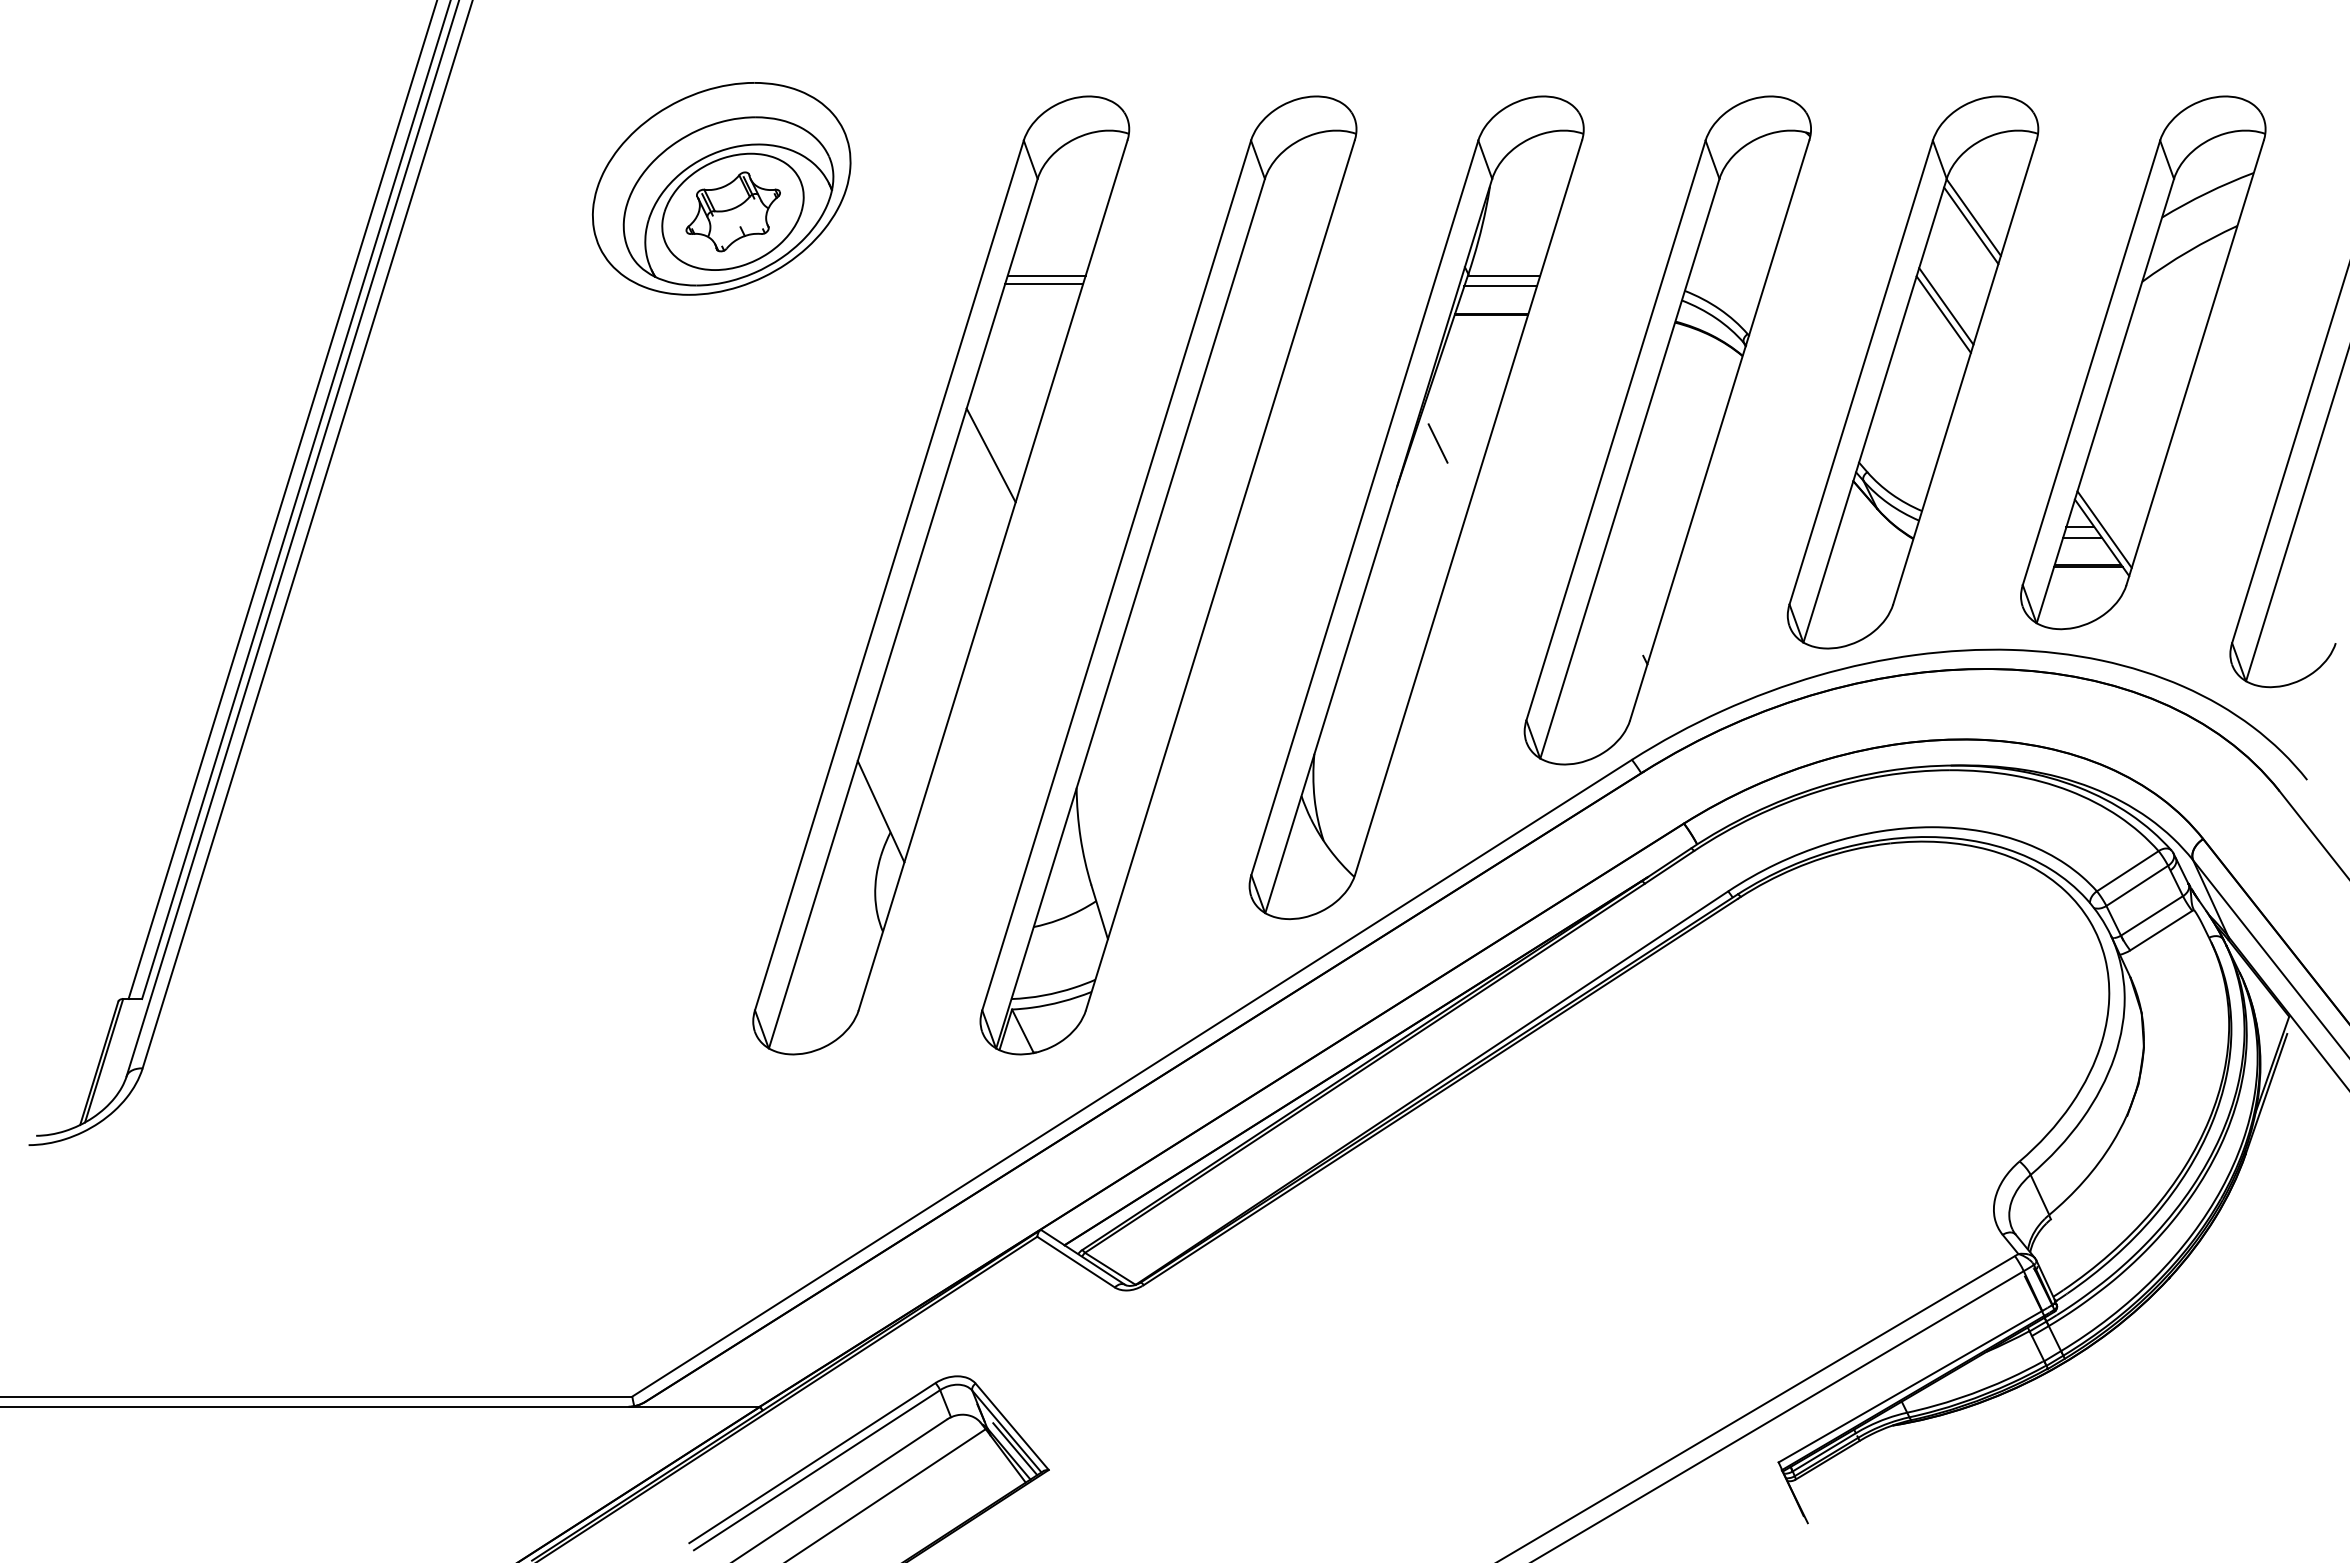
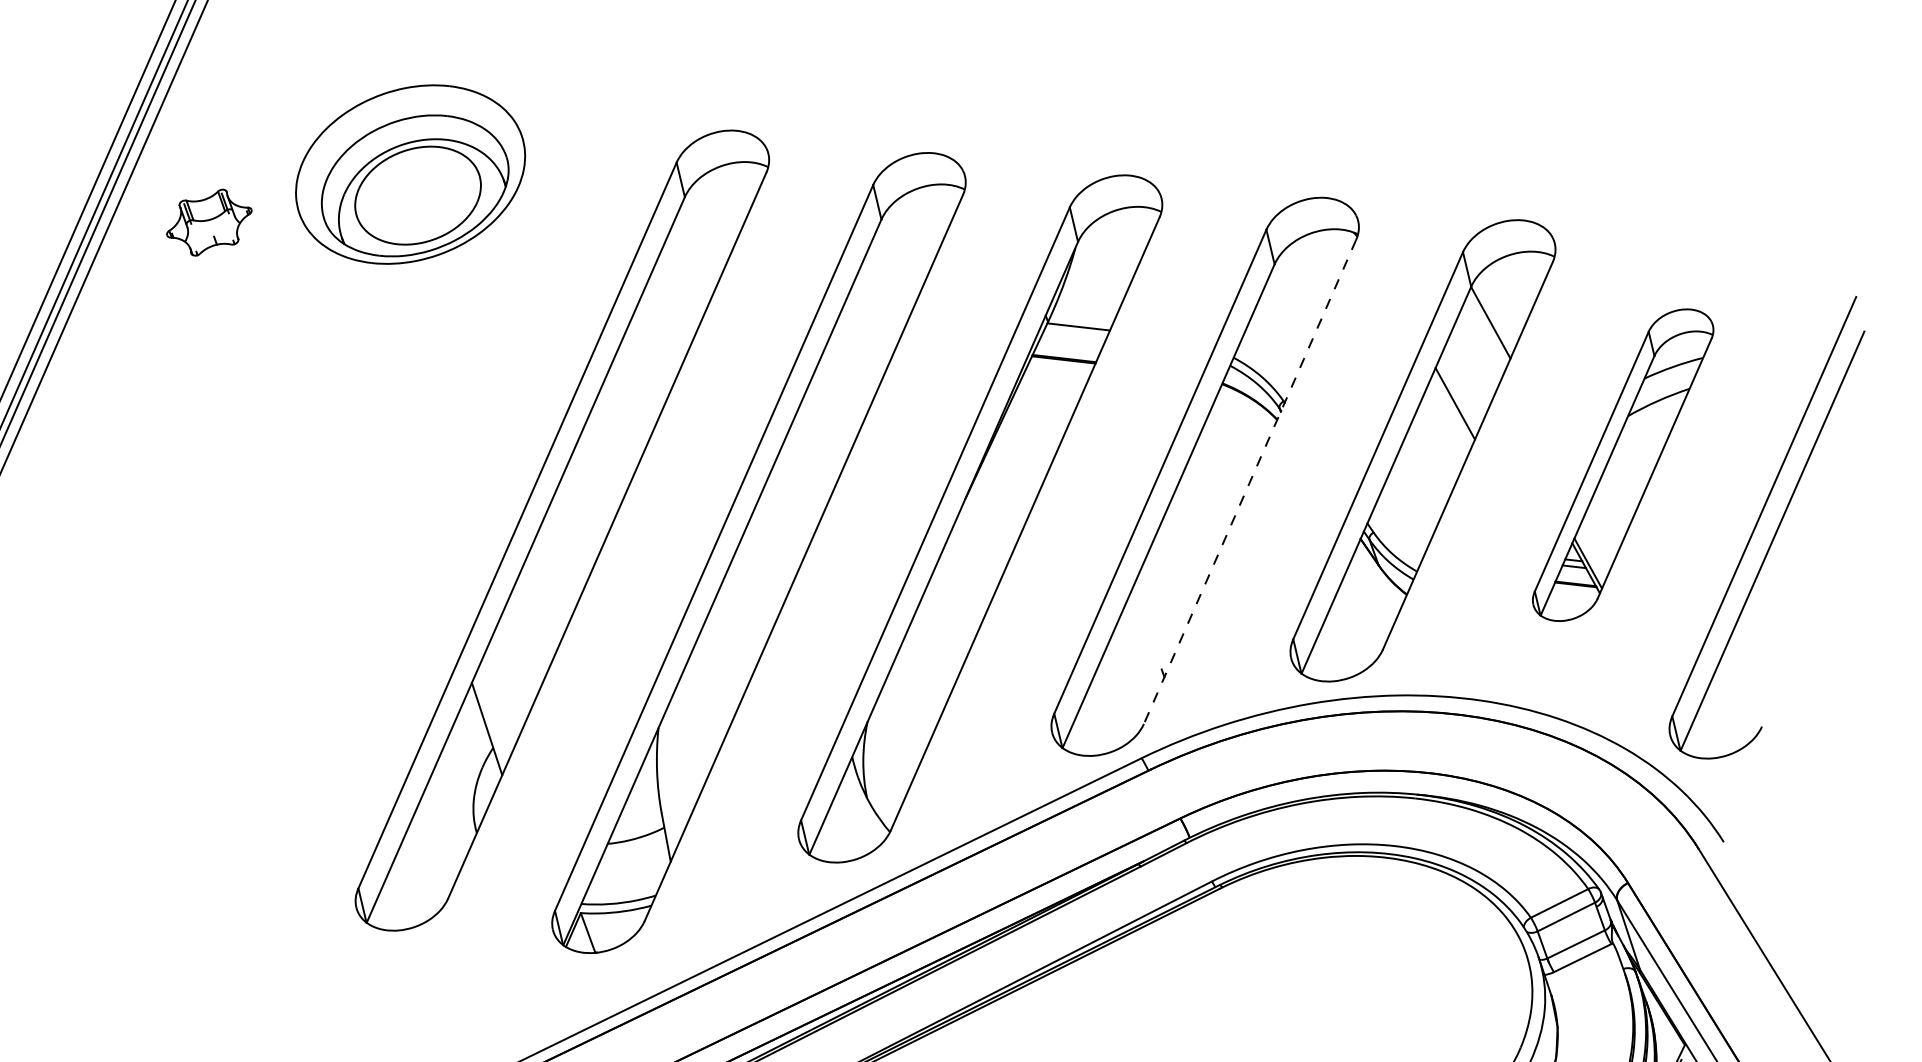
part: (732, 211) -> (208, 222), moved
line: (1971, 225) -> (1488, 329), removed
line: (1046, 275) -> (682, 281), removed
line: (1044, 283) -> (680, 288), removed
line: (1500, 286) -> (1074, 335), removed
line: (1946, 306) -> (1458, 397), removed
part: (2143, 362) -> (1623, 464), size x0.7
line: (1719, 430) -> (1249, 481), solid -> dashed
line: (1437, 443) -> (1004, 465), removed
line: (990, 455) -> (616, 431), removed

